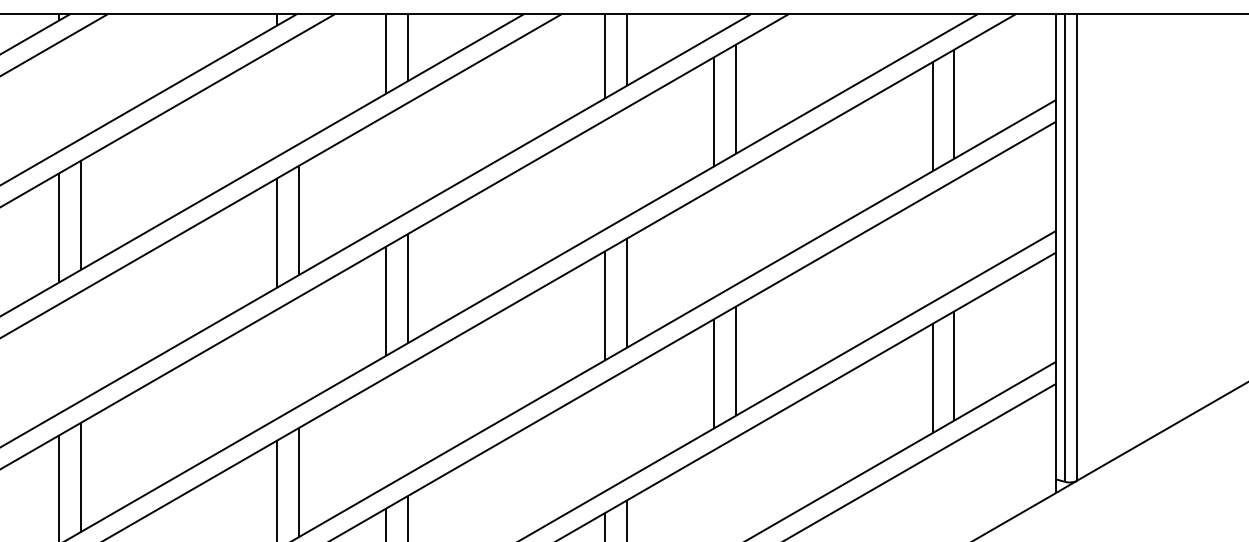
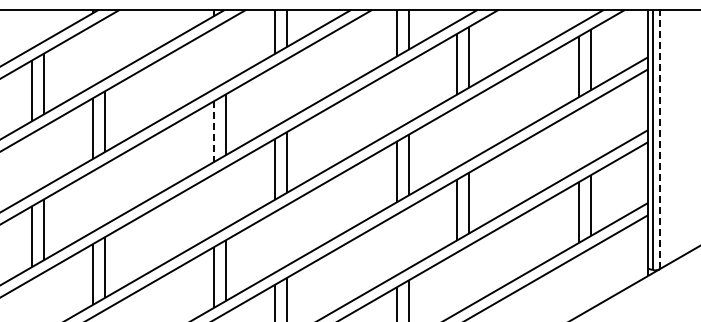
line: (277, 232) -> (214, 131), solid -> dashed
line: (1077, 247) -> (659, 139), solid -> dashed

